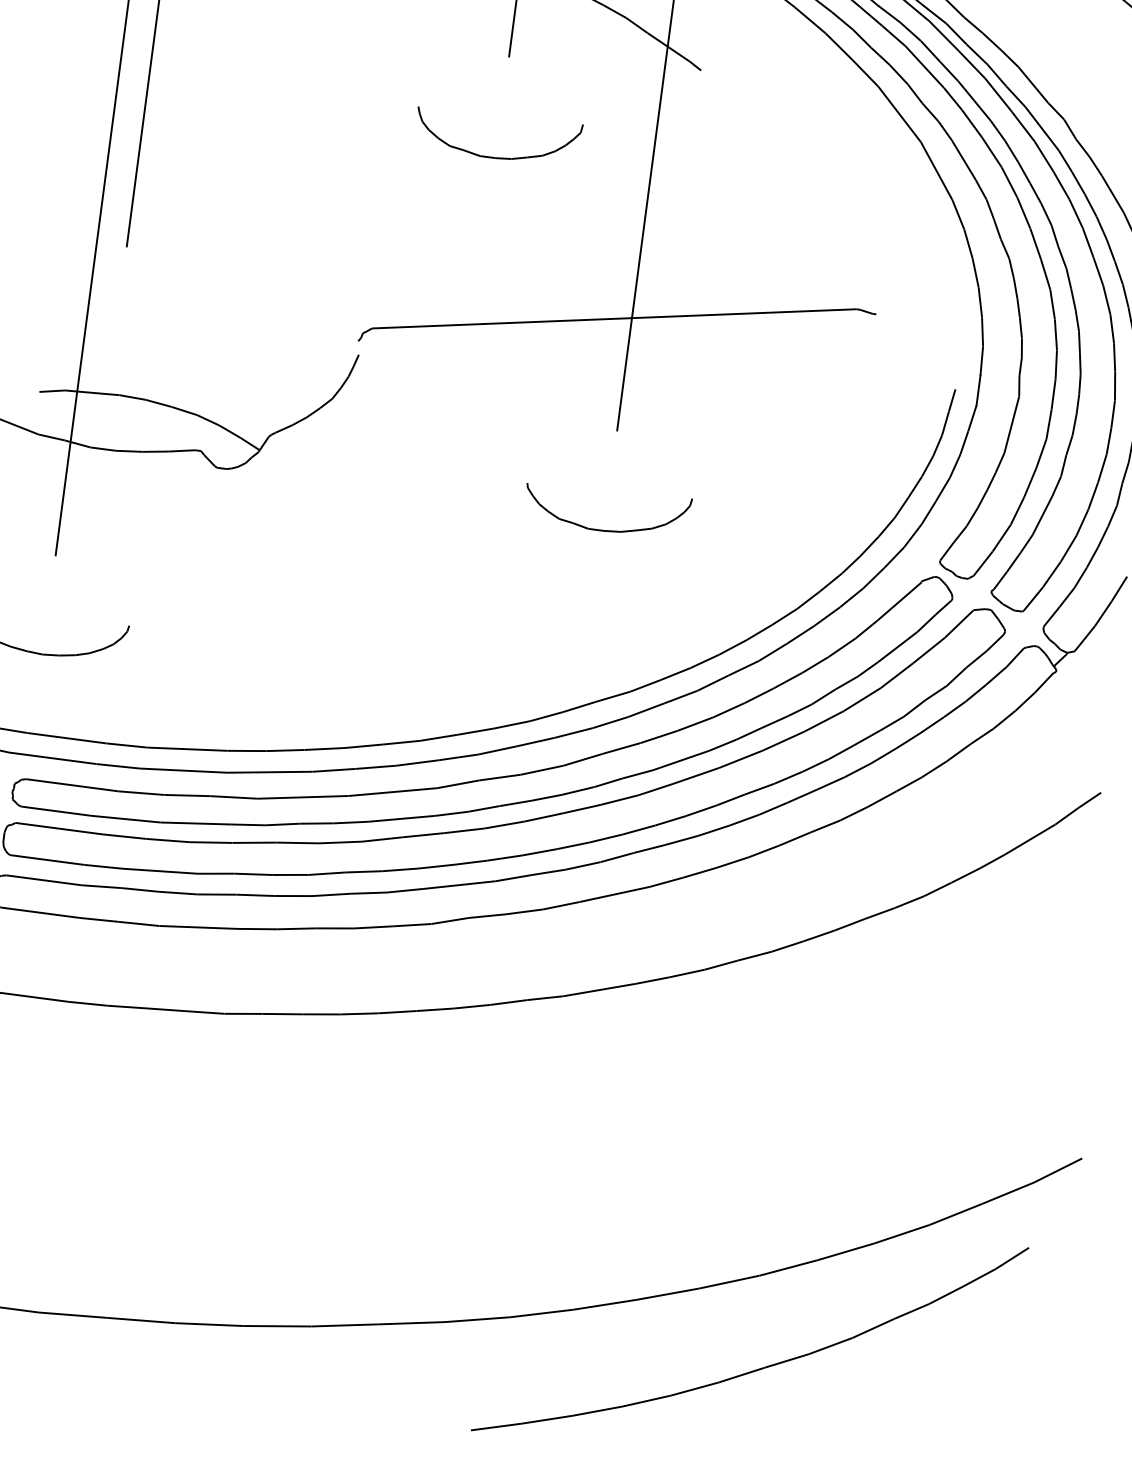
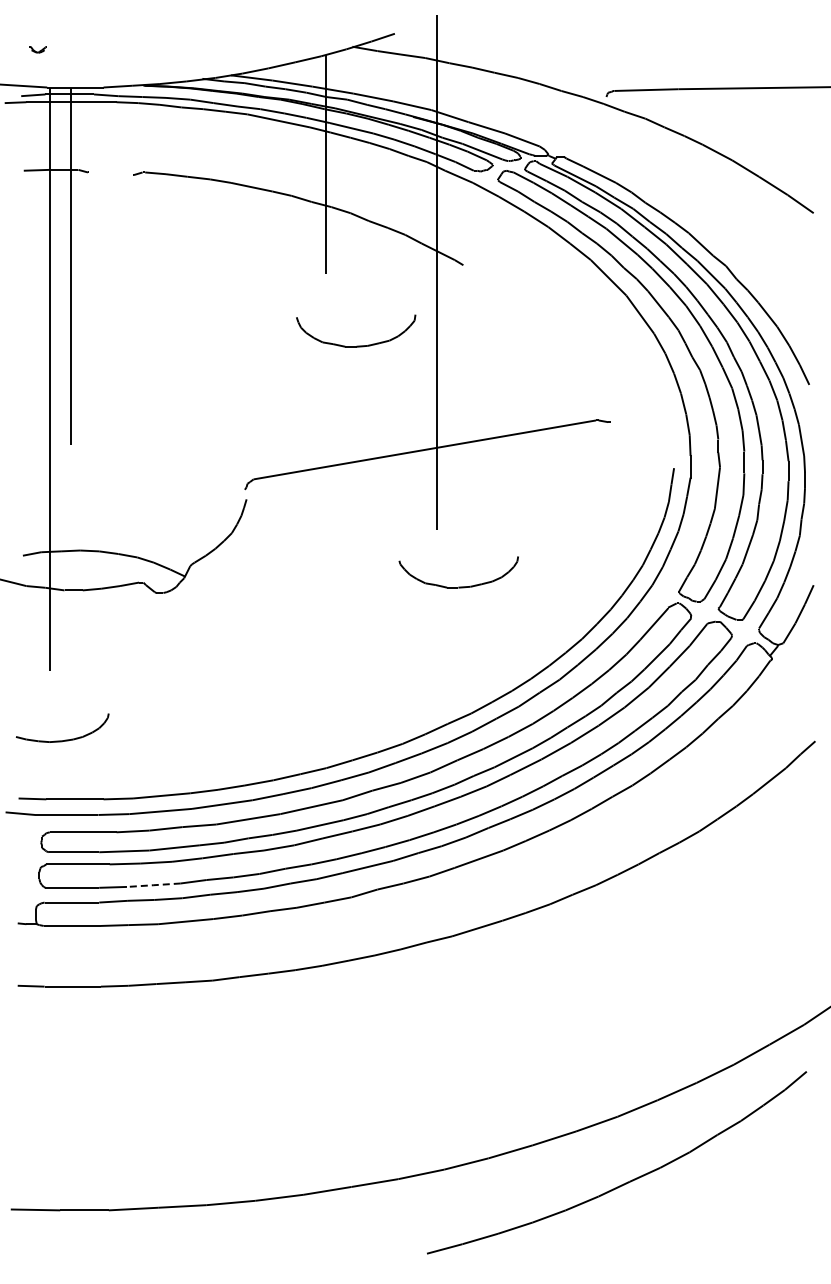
part: (497, 156) -> (357, 345), moved
part: (604, 529) -> (458, 586), moved
line: (159, 871) -> (153, 885), solid -> dashed

